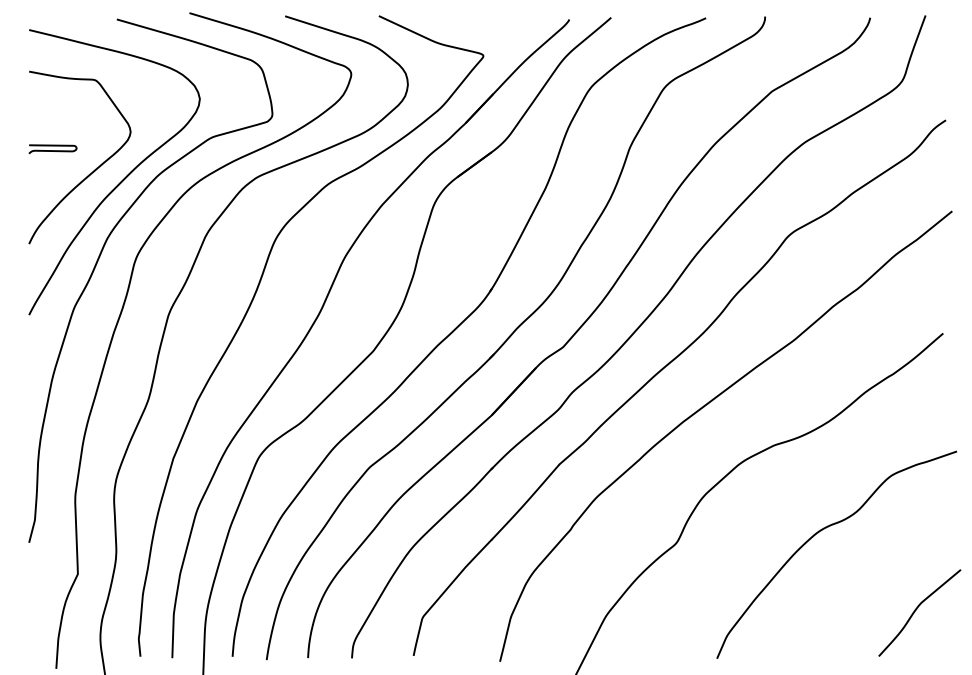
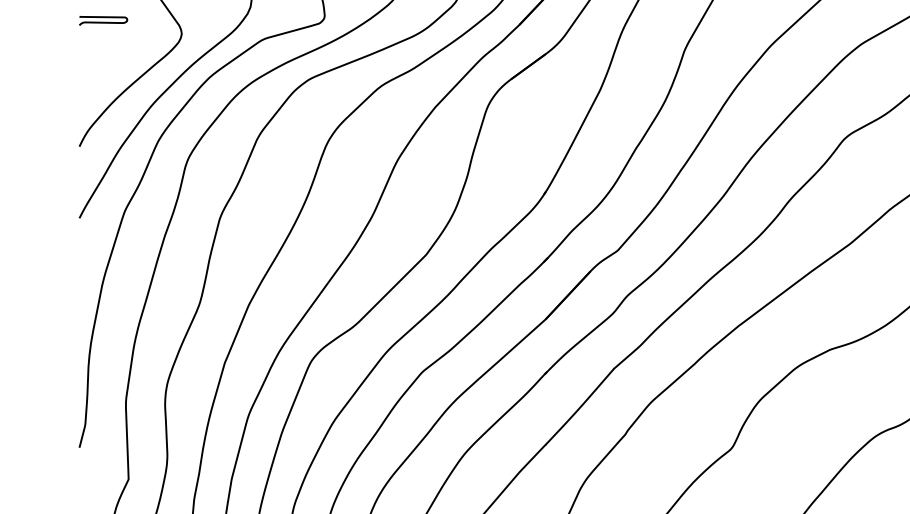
curve: (52, 150) -> (103, 22), moved

